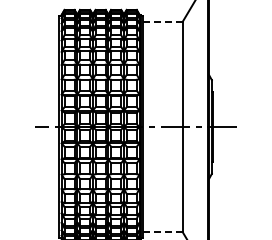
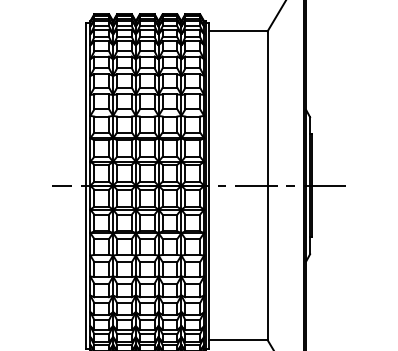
line: (162, 21) -> (237, 31), dashed -> solid
line: (162, 232) -> (237, 340), dashed -> solid

